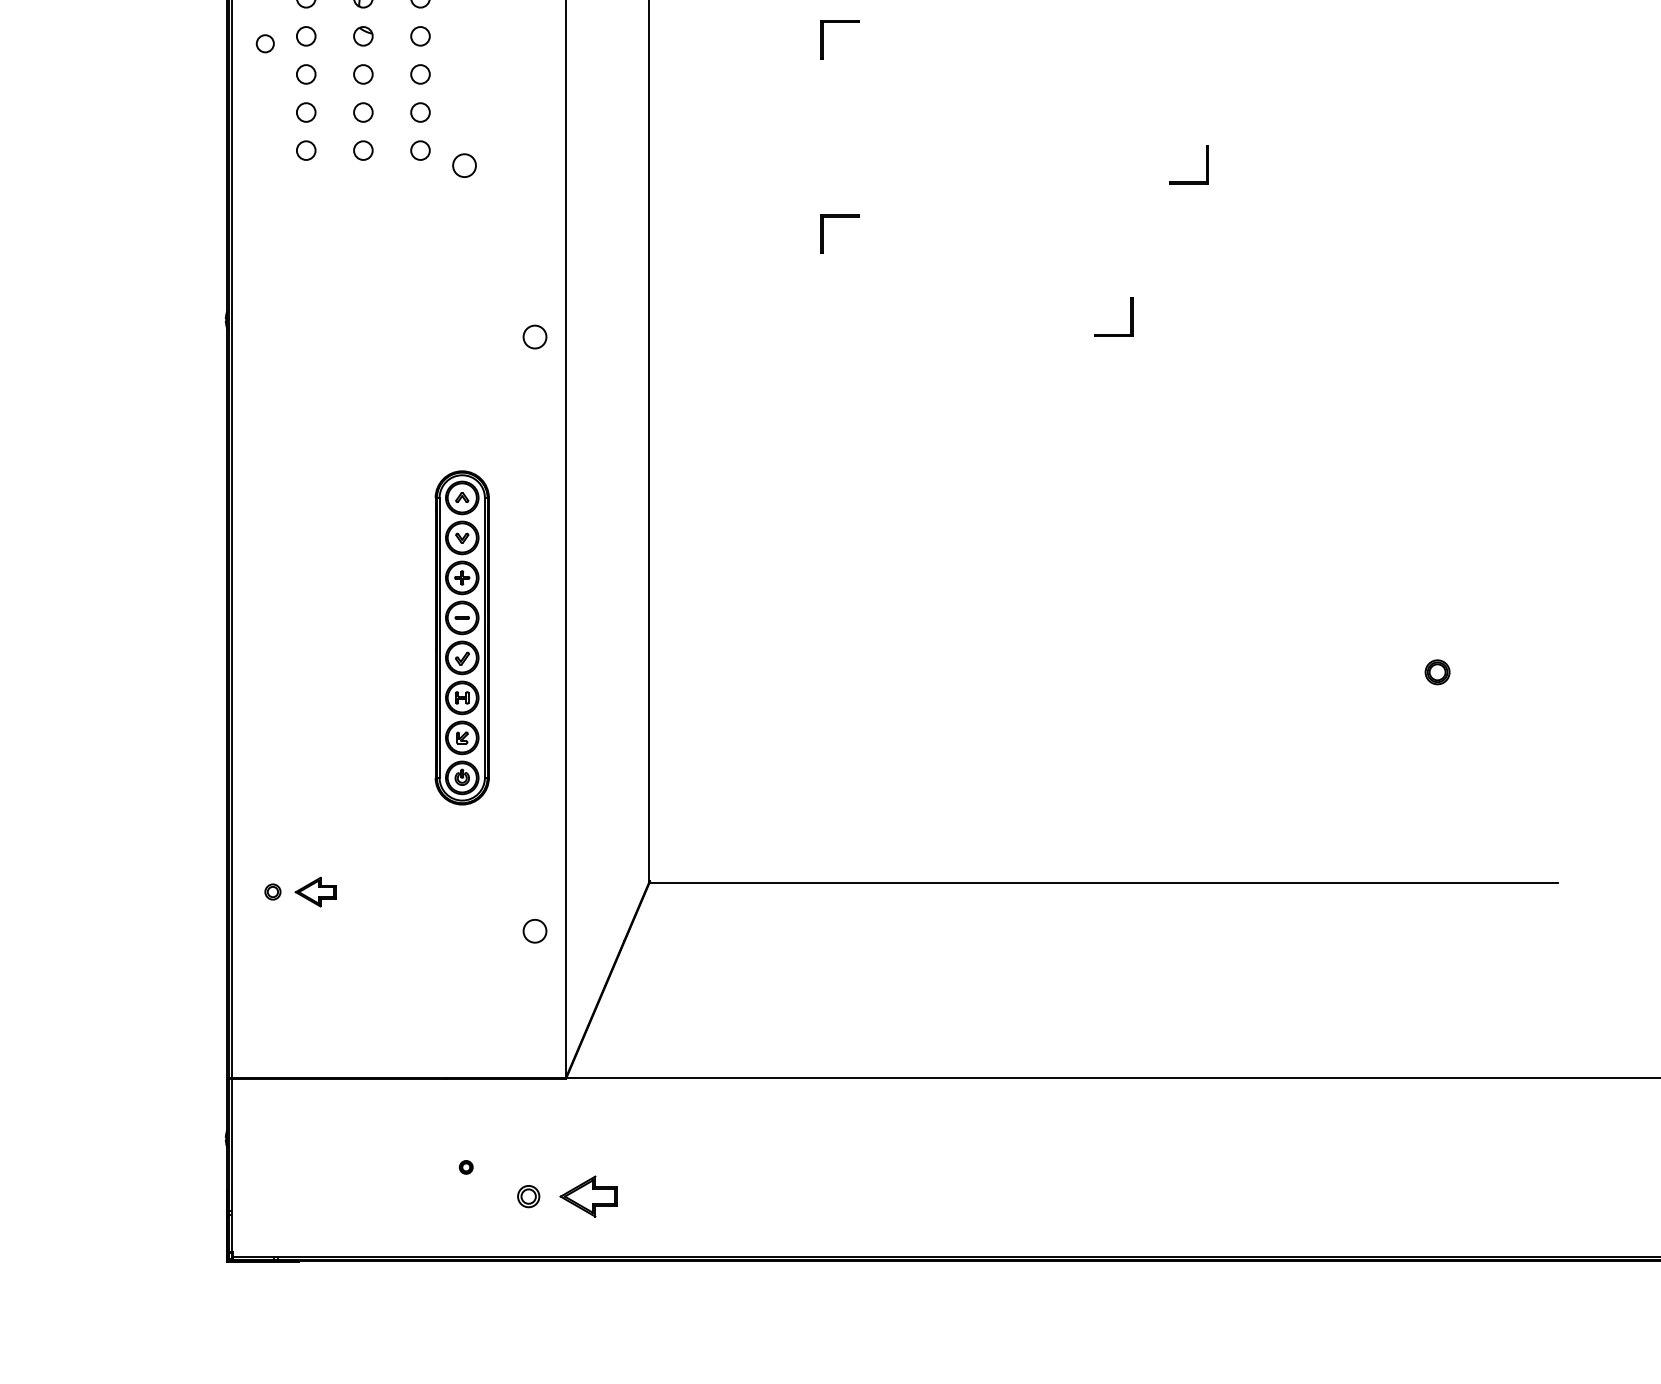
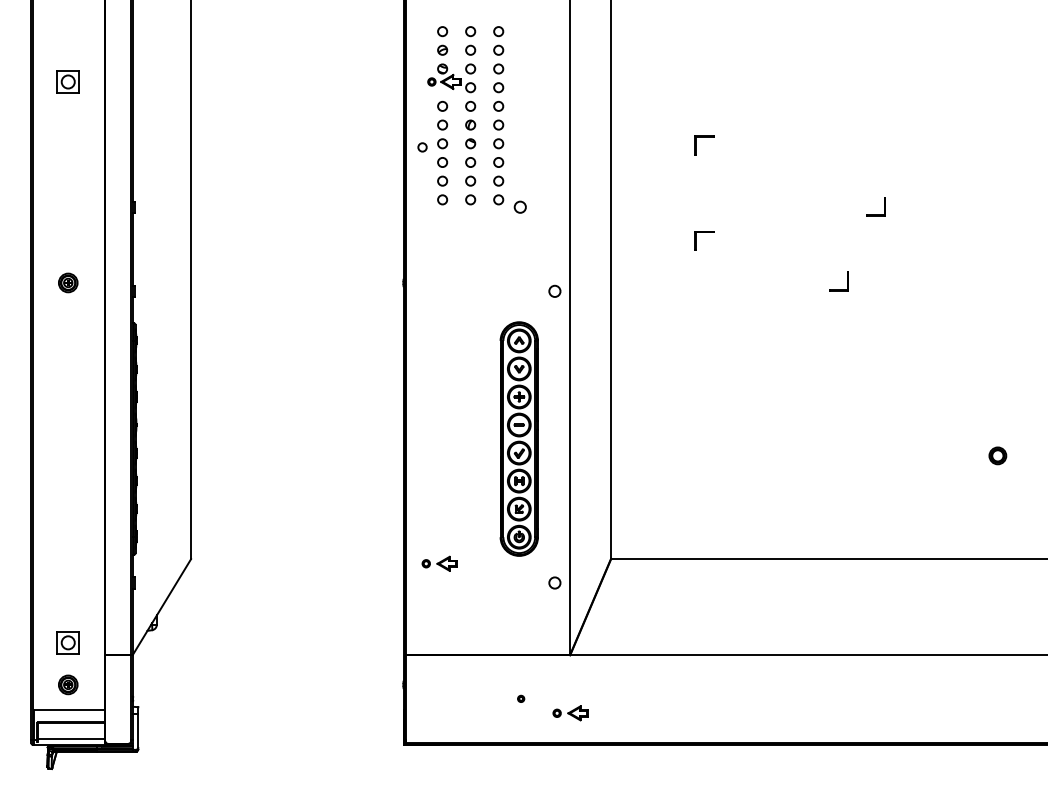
part: (460, 636) -> (518, 438), size x1.43
part: (1436, 671) -> (997, 455), size x1.43
part: (566, 1197) -> (570, 713), size x0.71

